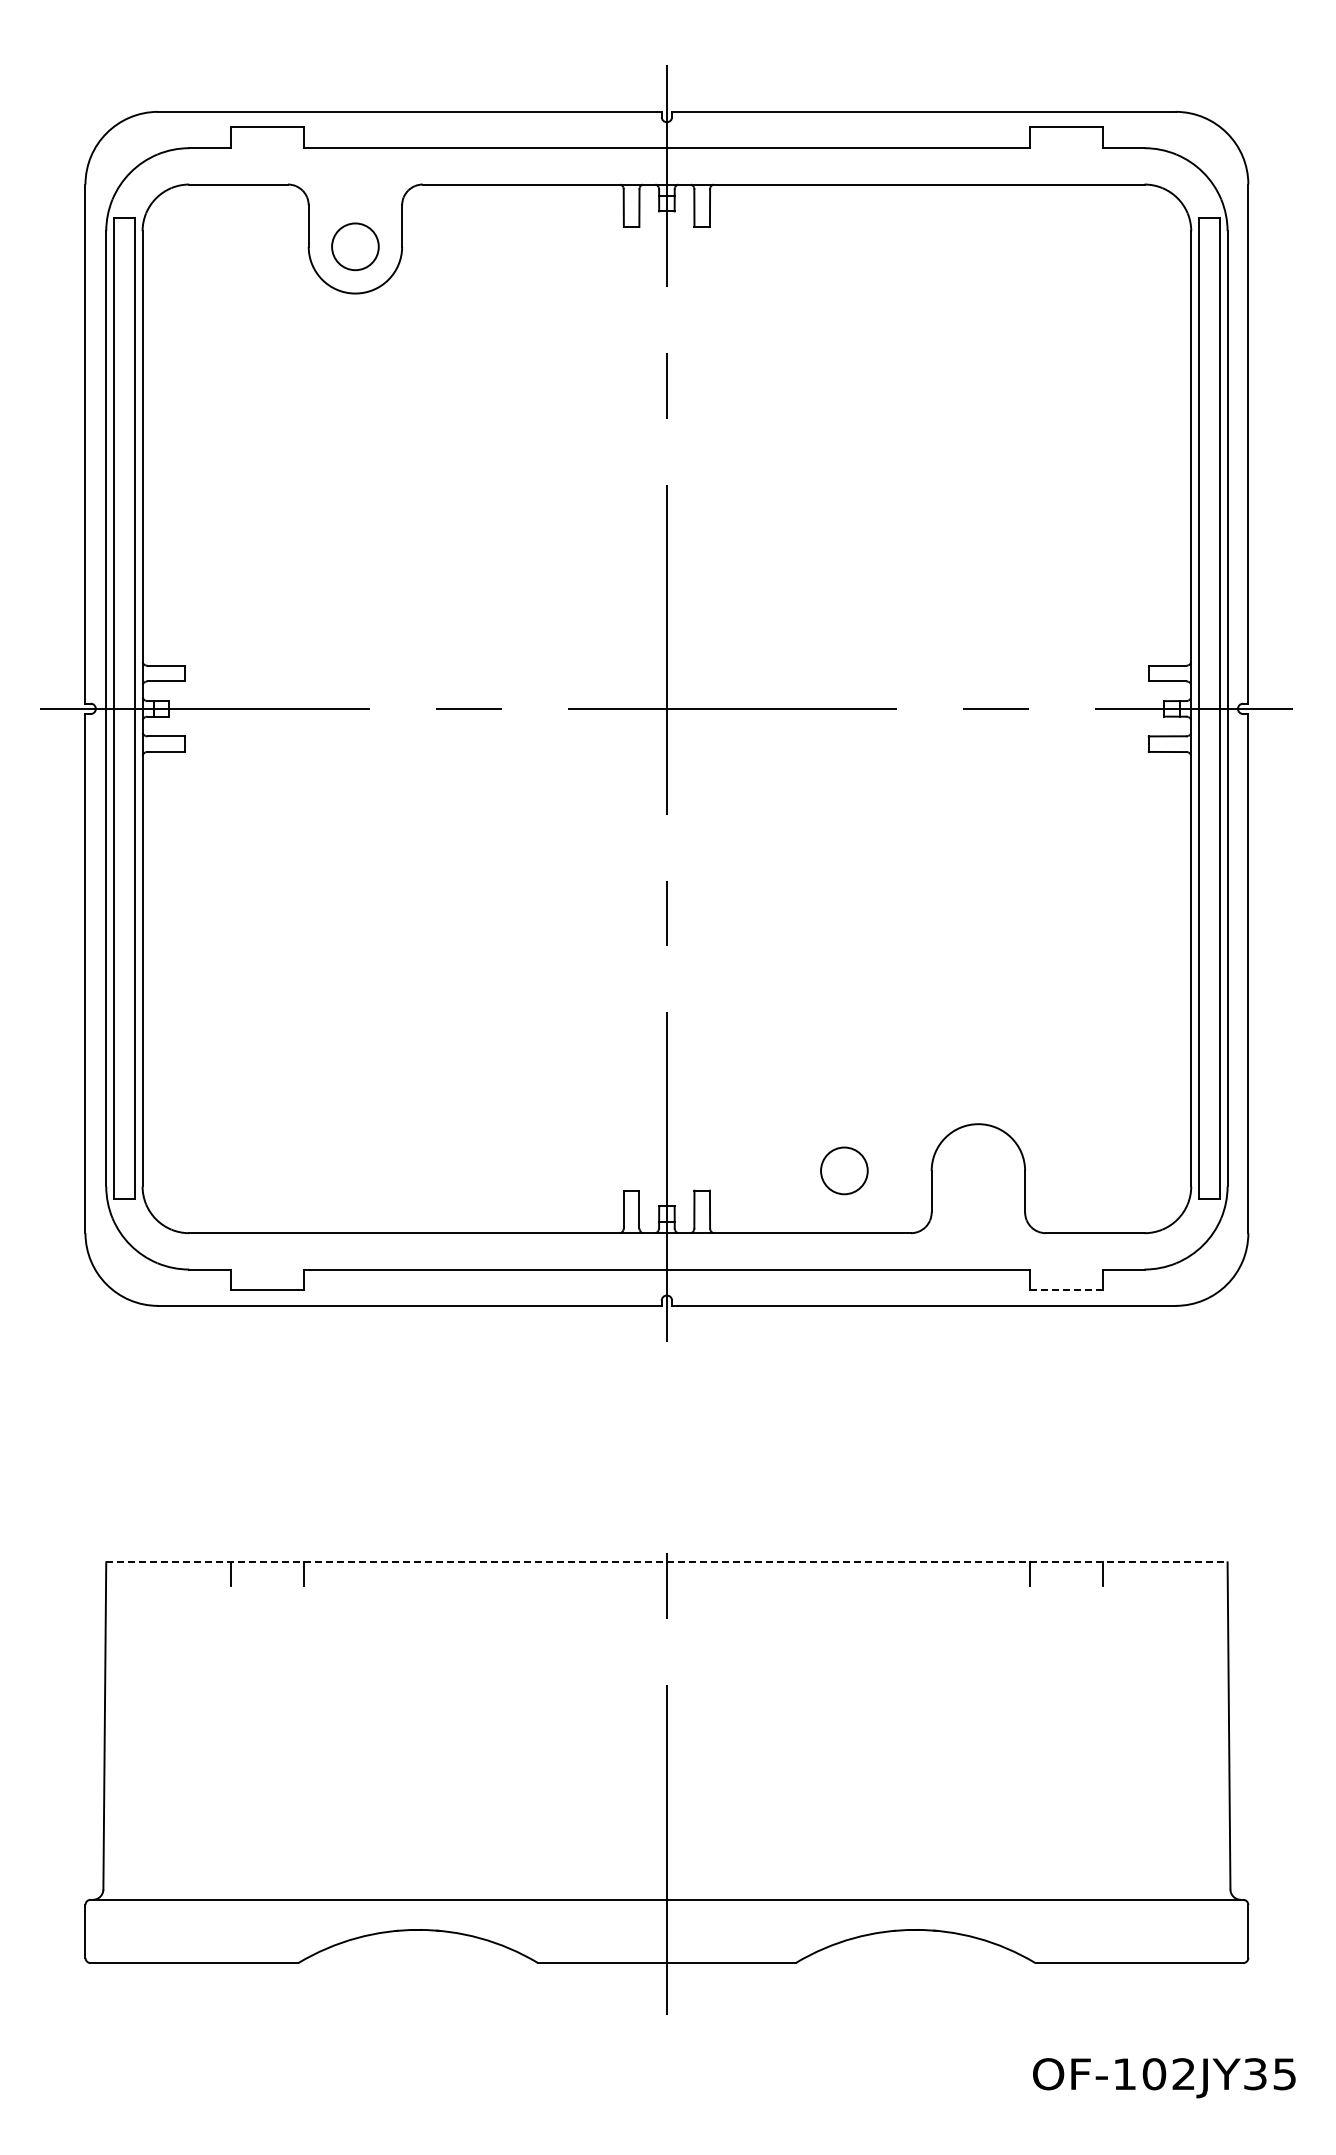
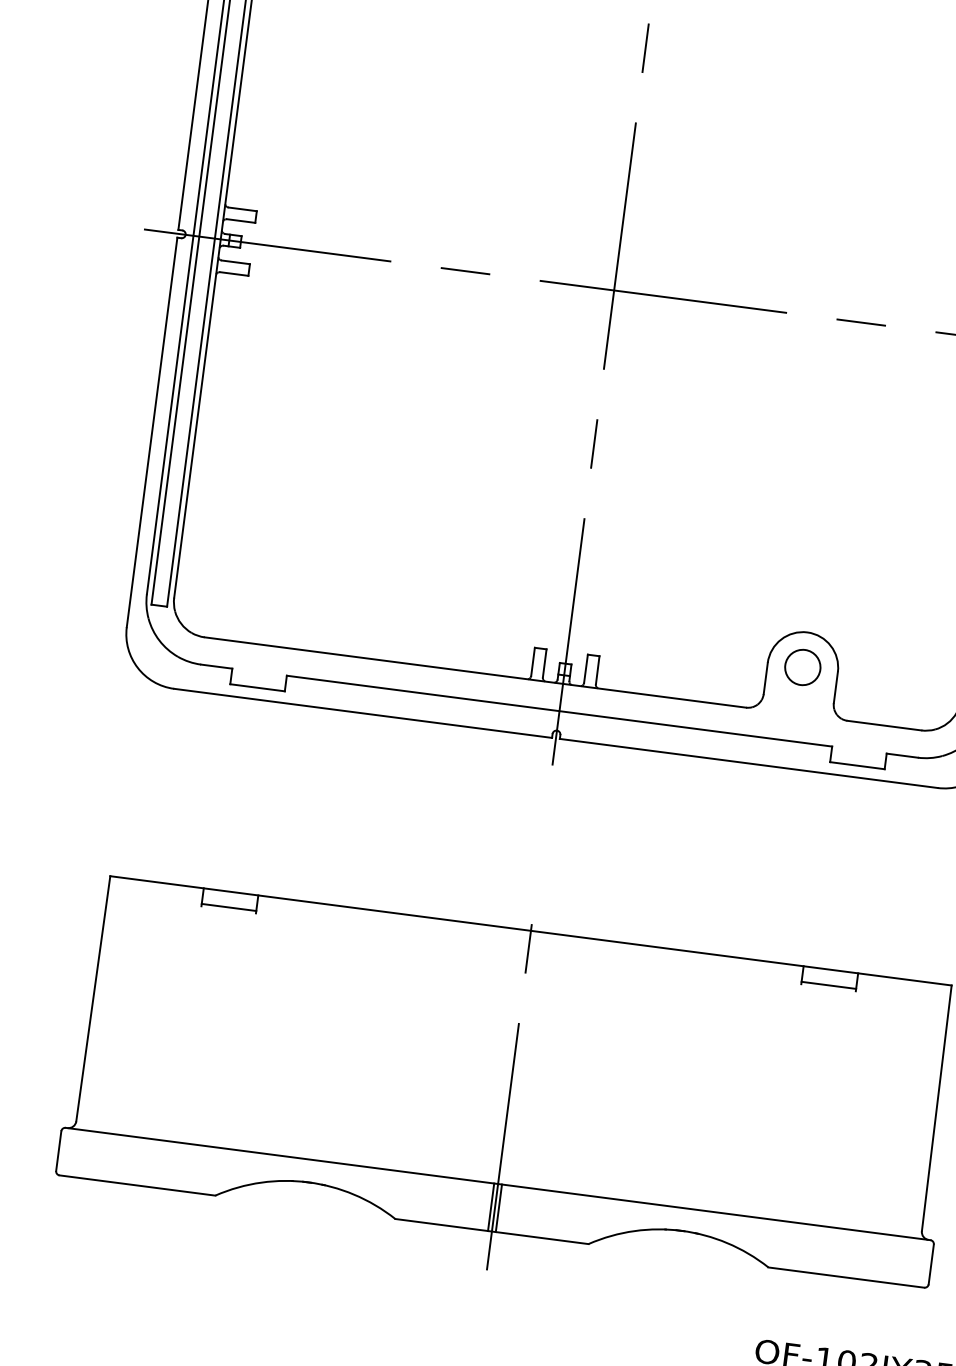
circle: (844, 1170) -> (802, 667), moved
line: (1066, 1290) -> (857, 765), dashed -> solid
line: (666, 1562) -> (530, 930), dashed -> solid
line: (266, 1583) -> (228, 907), added
line: (1066, 1583) -> (828, 985), added
line: (661, 1931) -> (490, 1207), added
line: (672, 1931) -> (499, 1208), added

